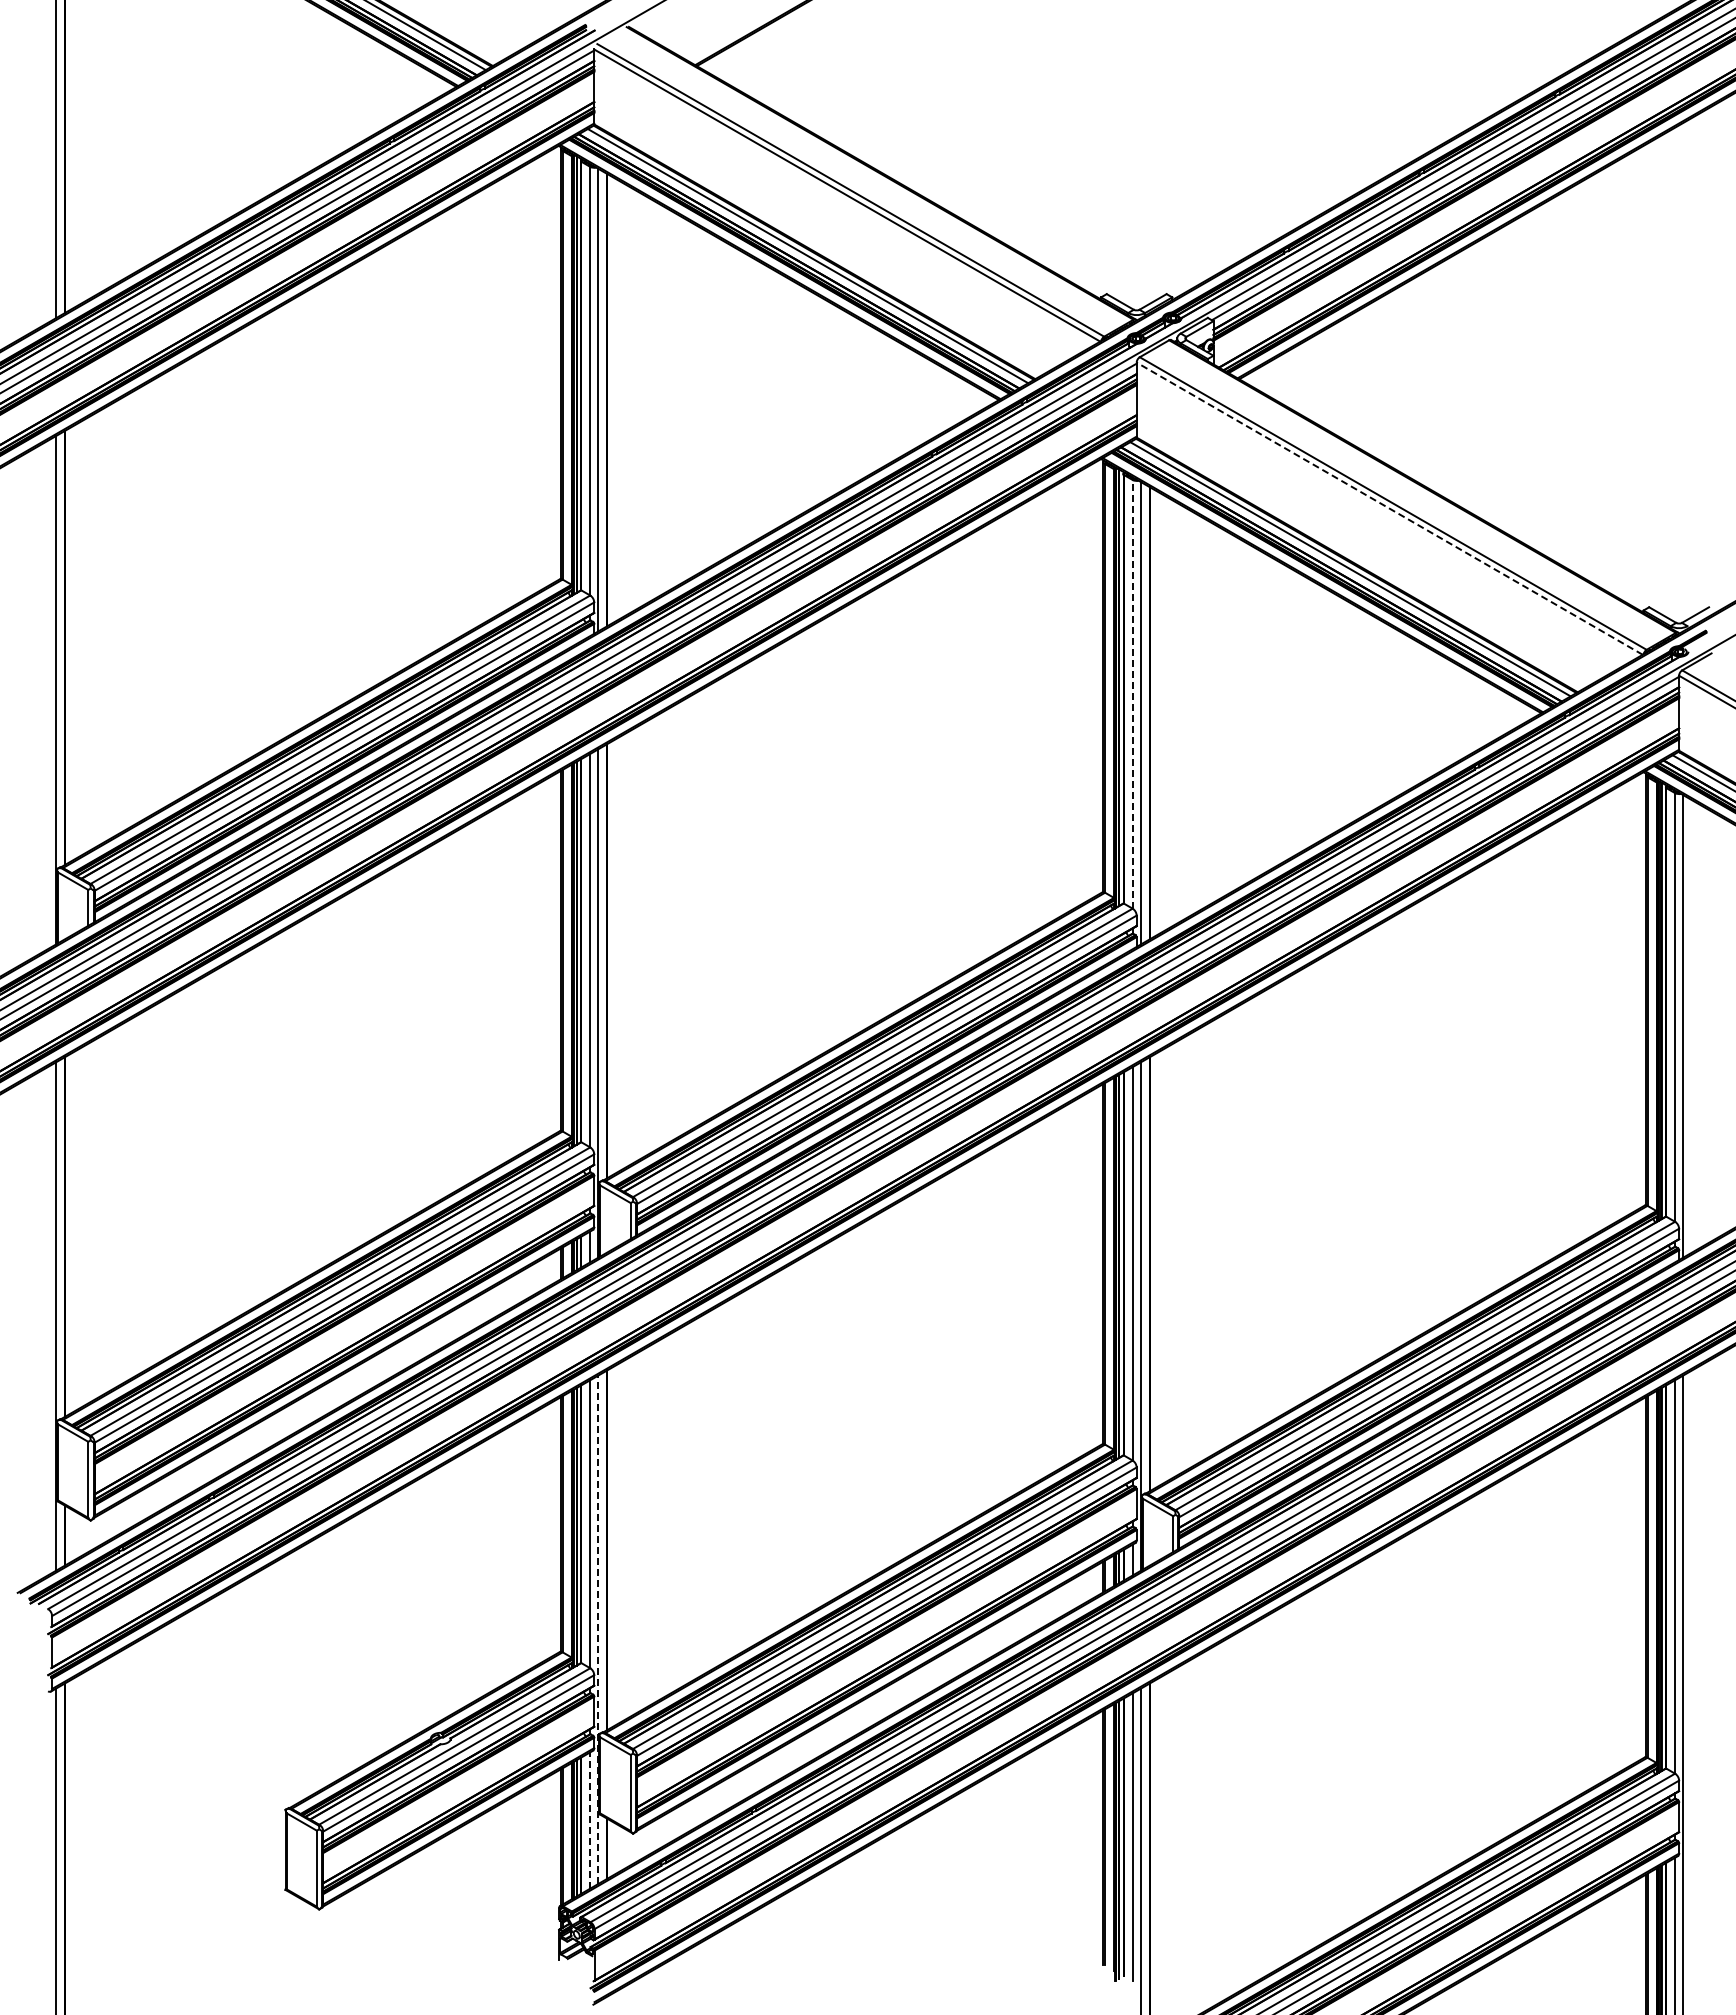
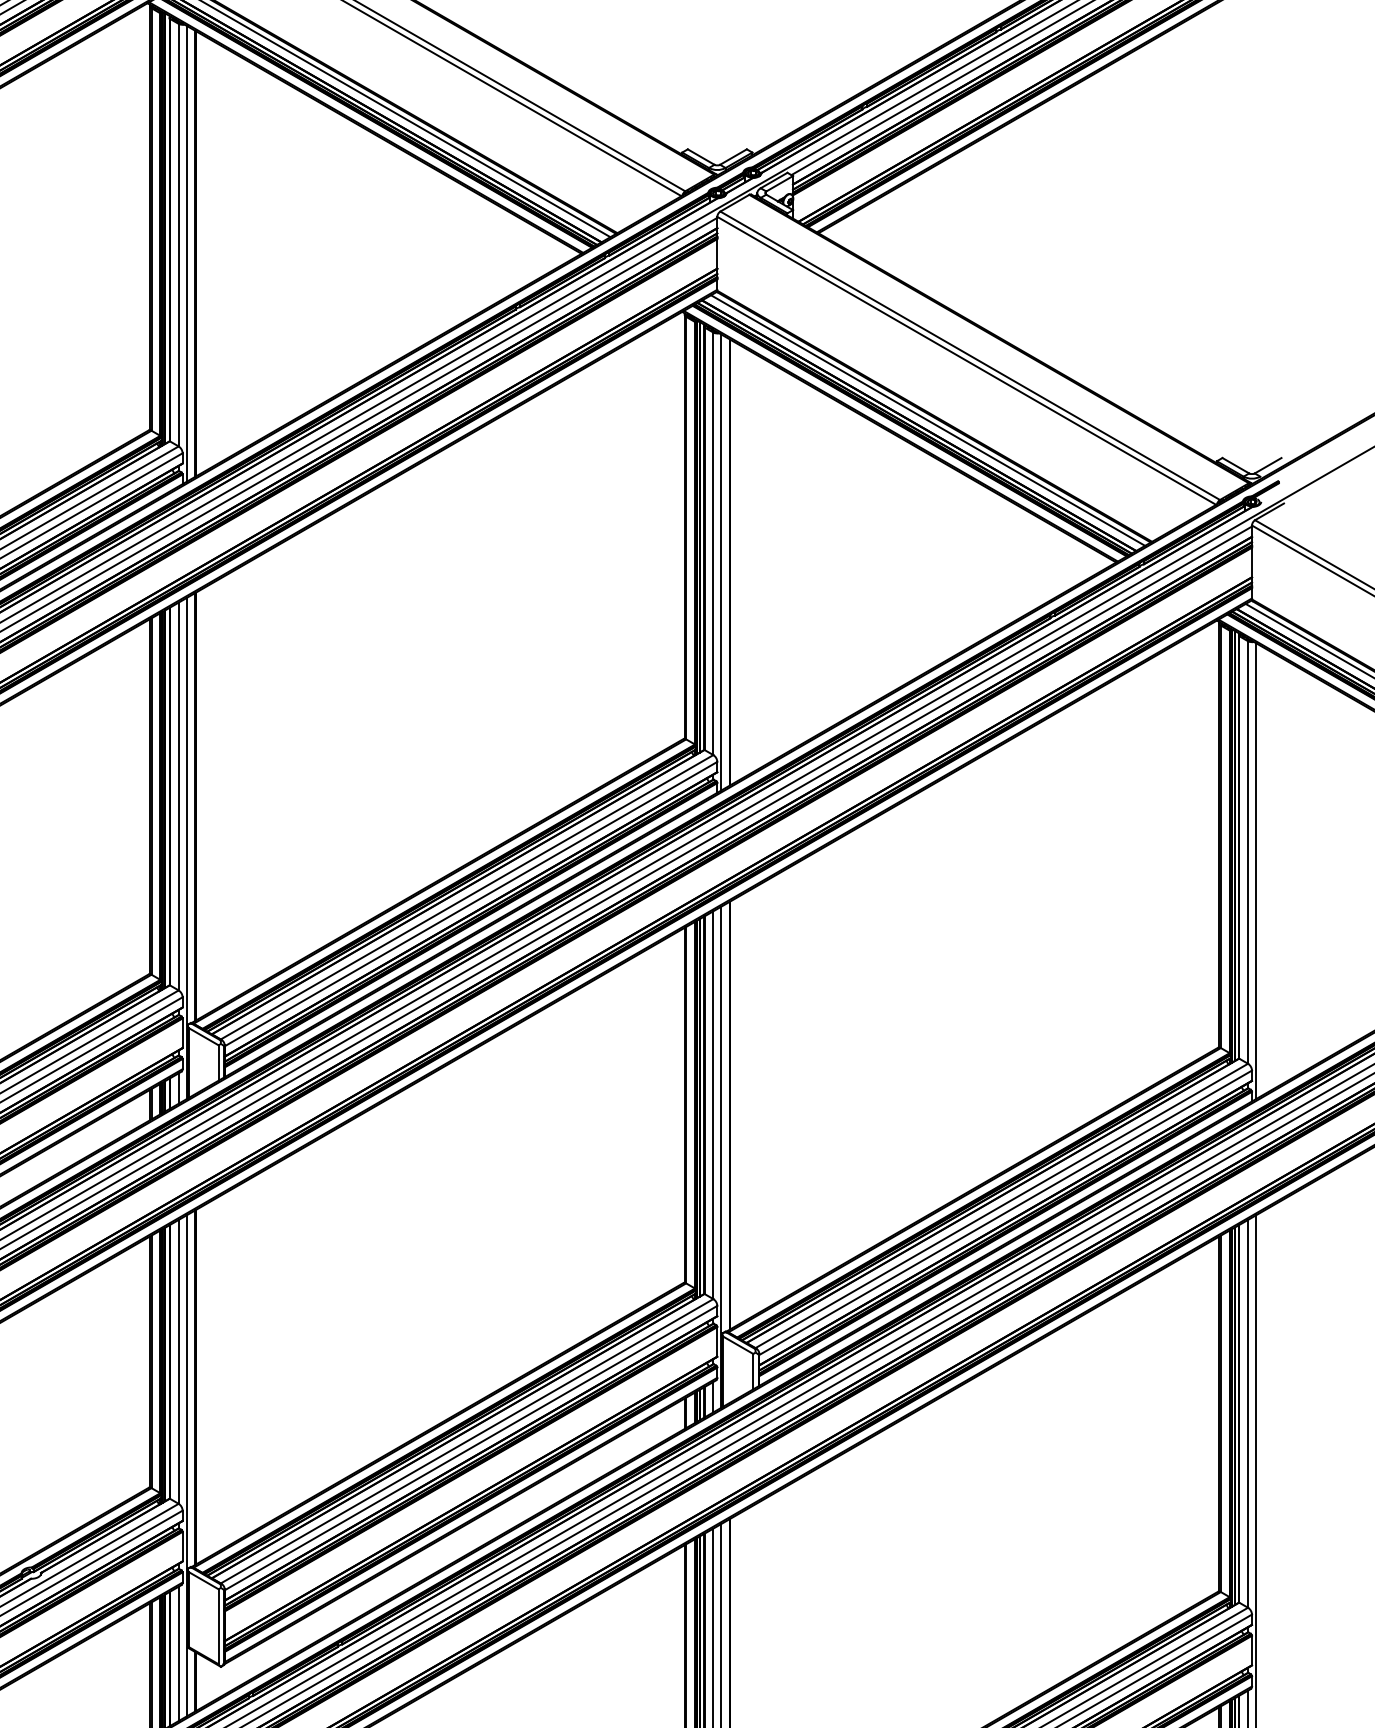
line: (1389, 508) -> (966, 360), dashed -> solid
line: (1132, 693) -> (713, 543), dashed -> solid
line: (598, 1629) -> (186, 1465), dashed -> solid
line: (590, 1820) -> (178, 1653), dashed -> solid

